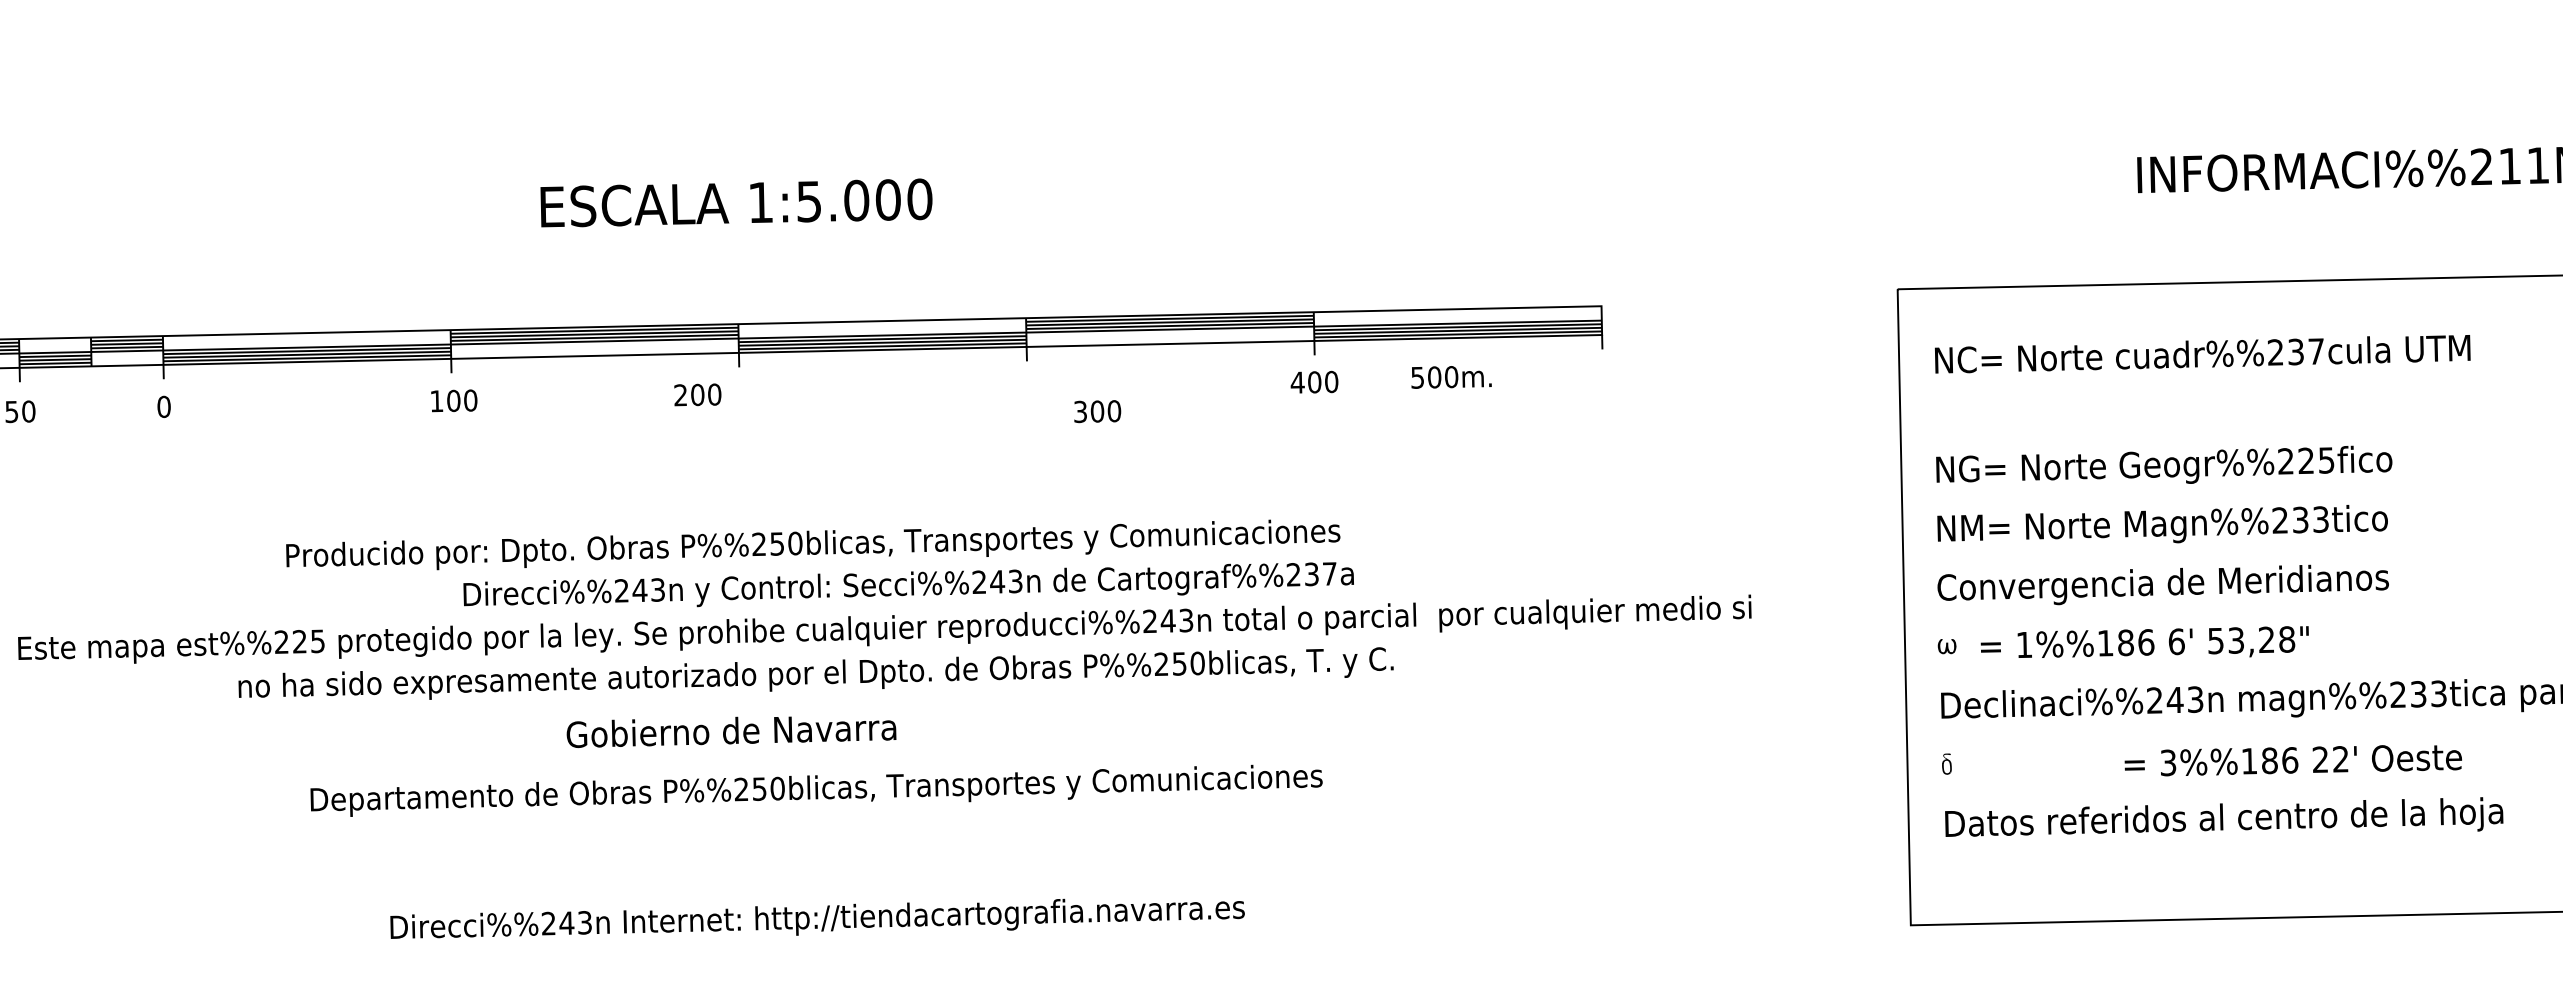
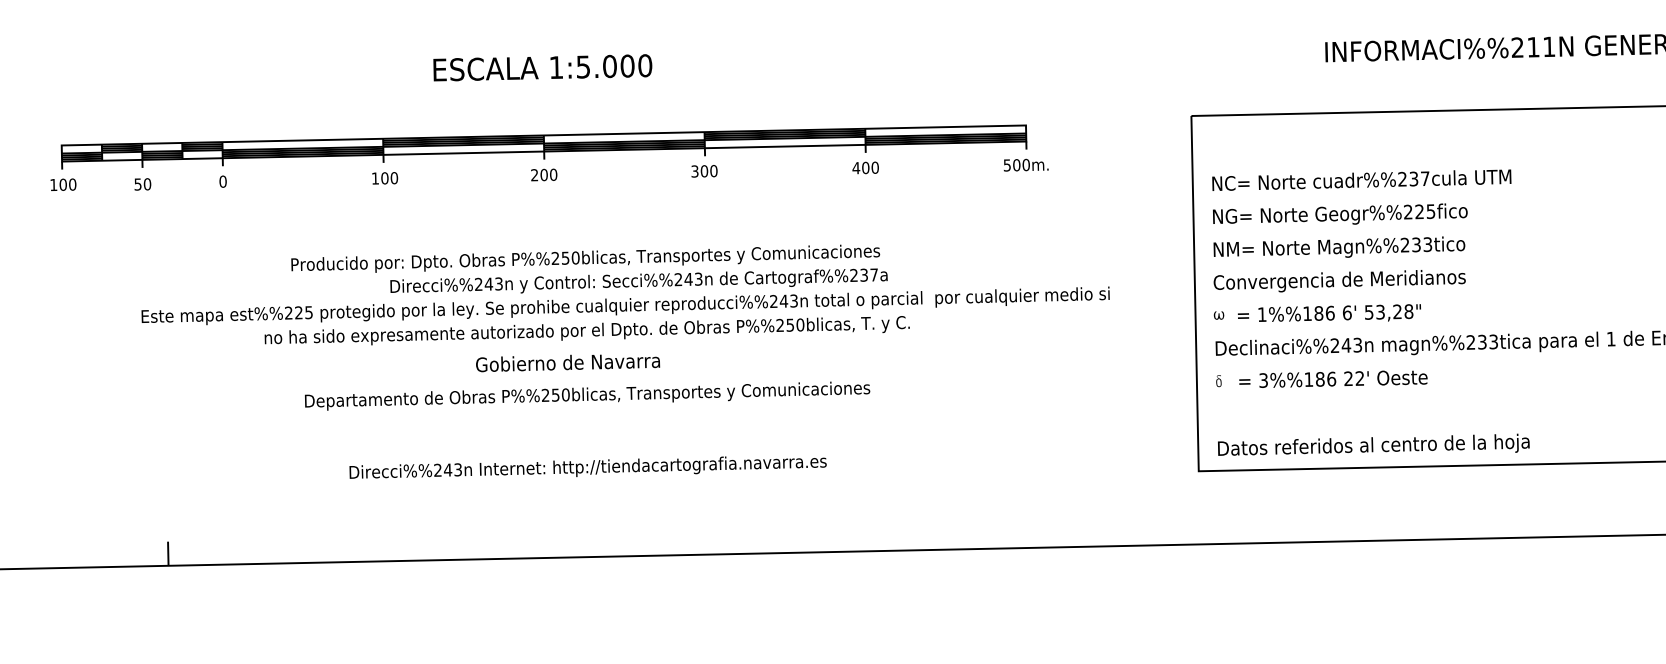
text: (2202, 352) -> (1361, 179), moved
text: (1450, 376) -> (1025, 164), moved
text: (698, 394) -> (544, 174), moved
text: (1097, 411) -> (704, 171), moved
text: (732, 732) -> (568, 363), moved
text: (2293, 759) -> (1333, 378), moved
text: (2223, 816) -> (1373, 444), moved

